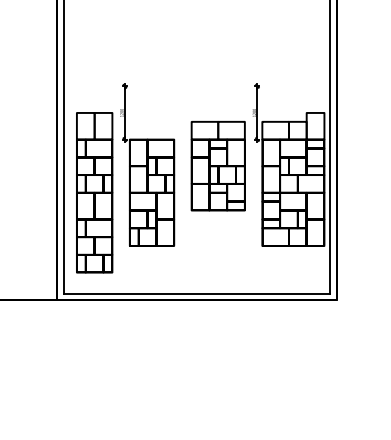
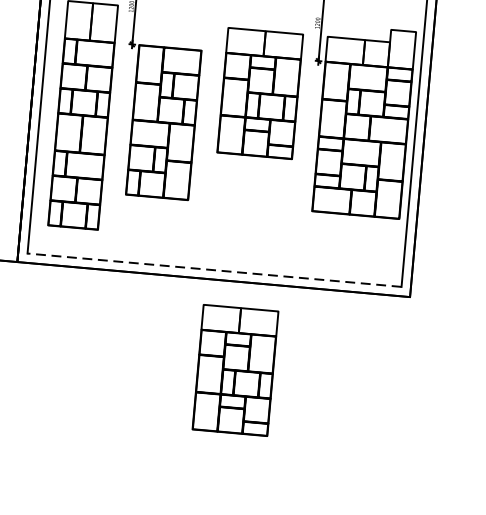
line: (196, 293) -> (213, 269), solid -> dashed
part: (217, 362) -> (234, 369), added

